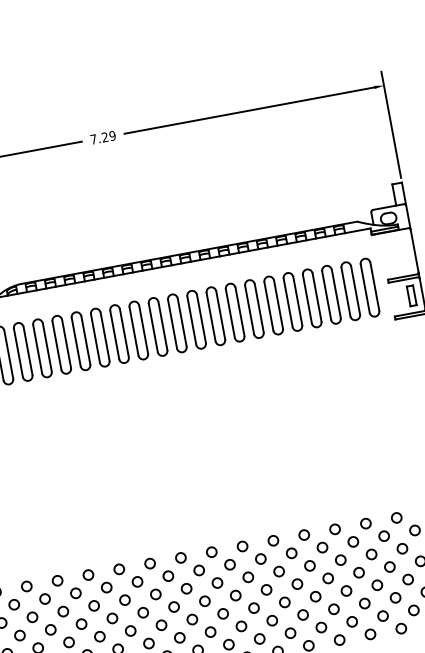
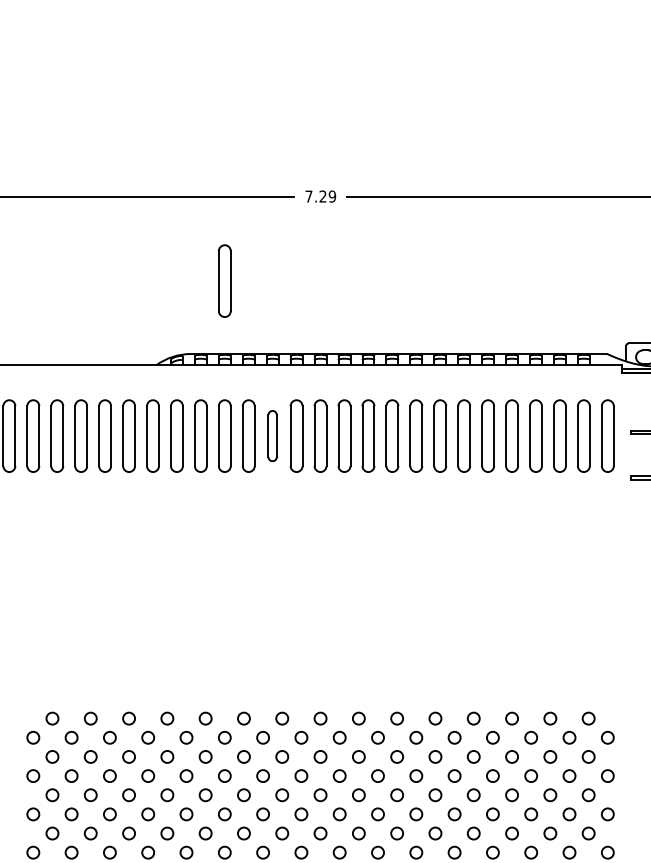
part: (38, 219) -> (224, 280), added
part: (100, 337) -> (272, 435), size x0.7

